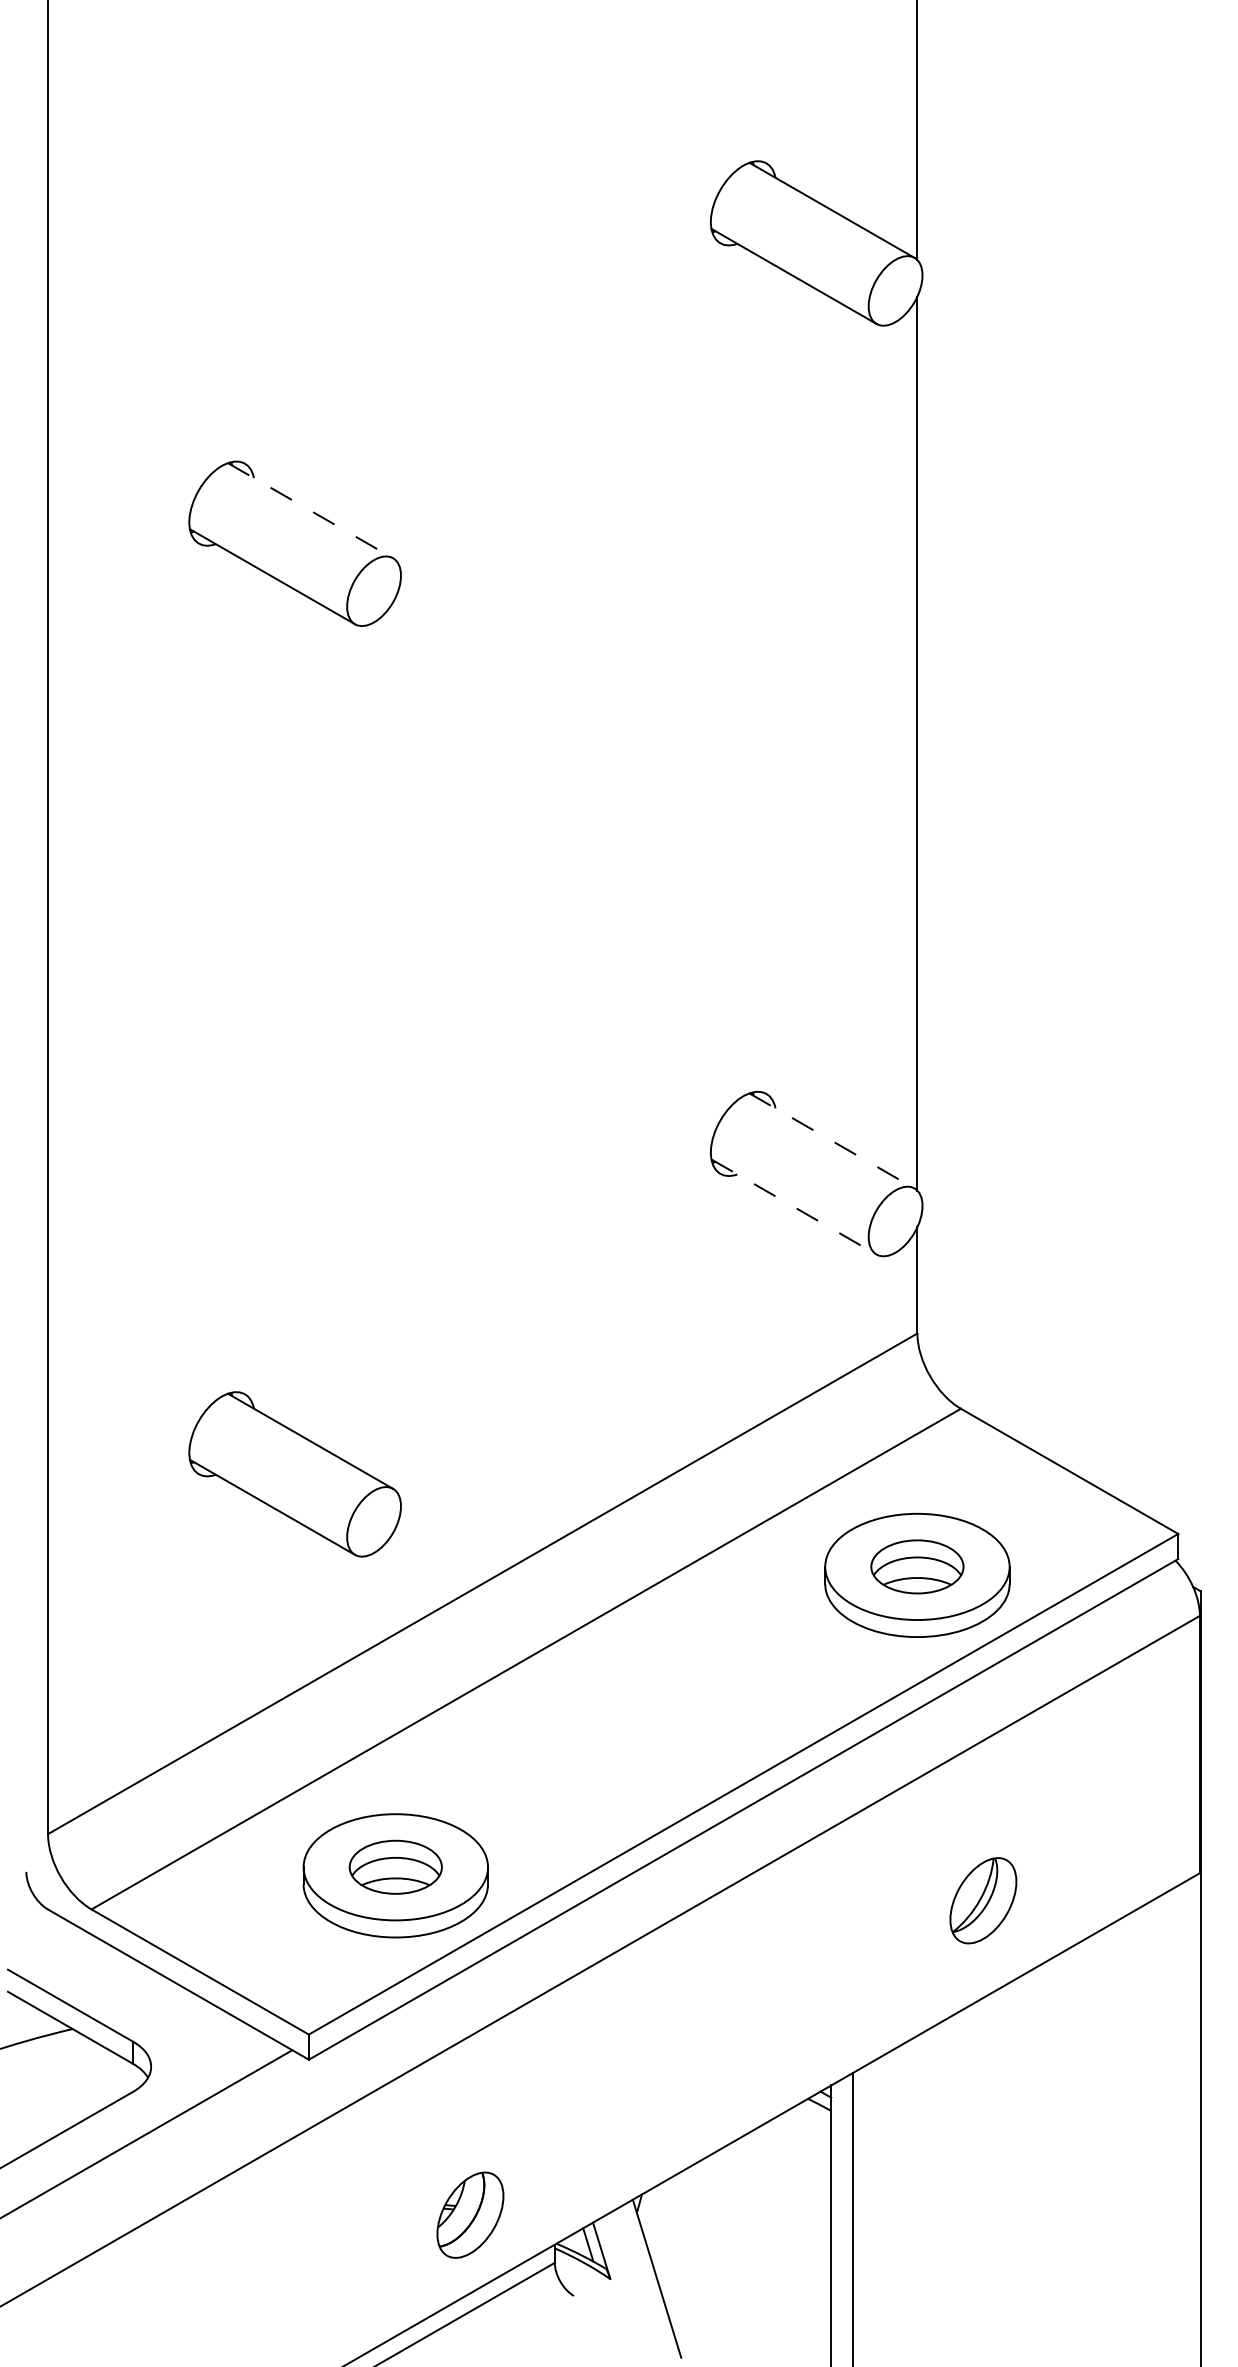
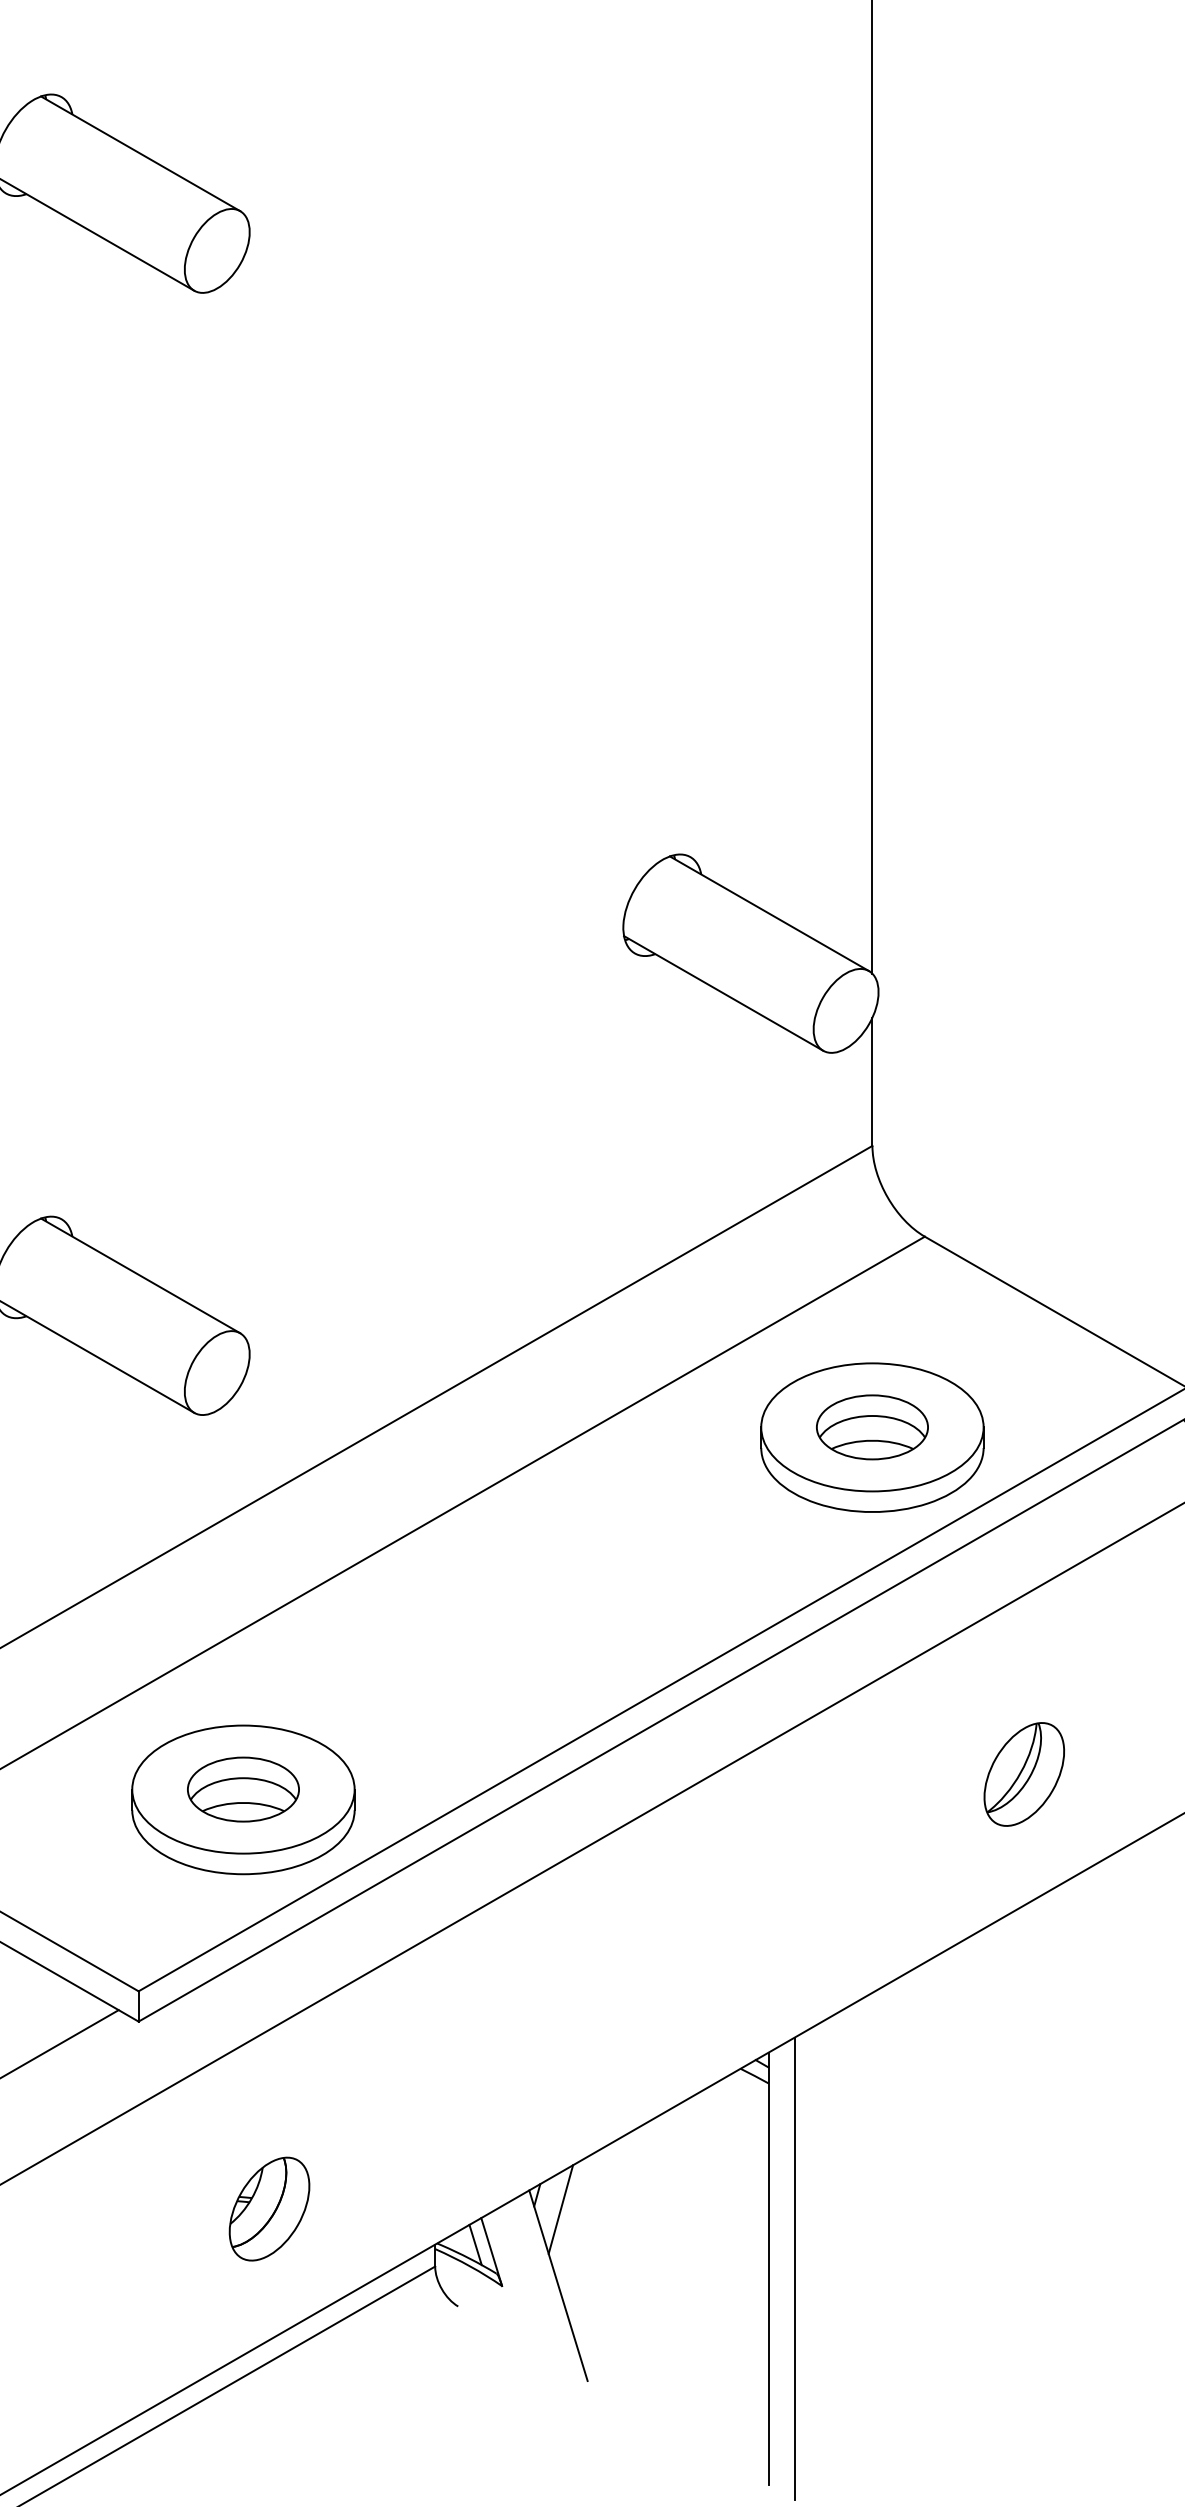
line: (310, 510) -> (140, 153), dashed -> solid
line: (832, 1141) -> (770, 914), dashed -> solid
line: (794, 1207) -> (724, 994), dashed -> solid
part: (983, 1900) -> (1024, 1774), moved
part: (470, 2214) -> (269, 2208), moved
line: (658, 2215) -> (560, 2209), added

